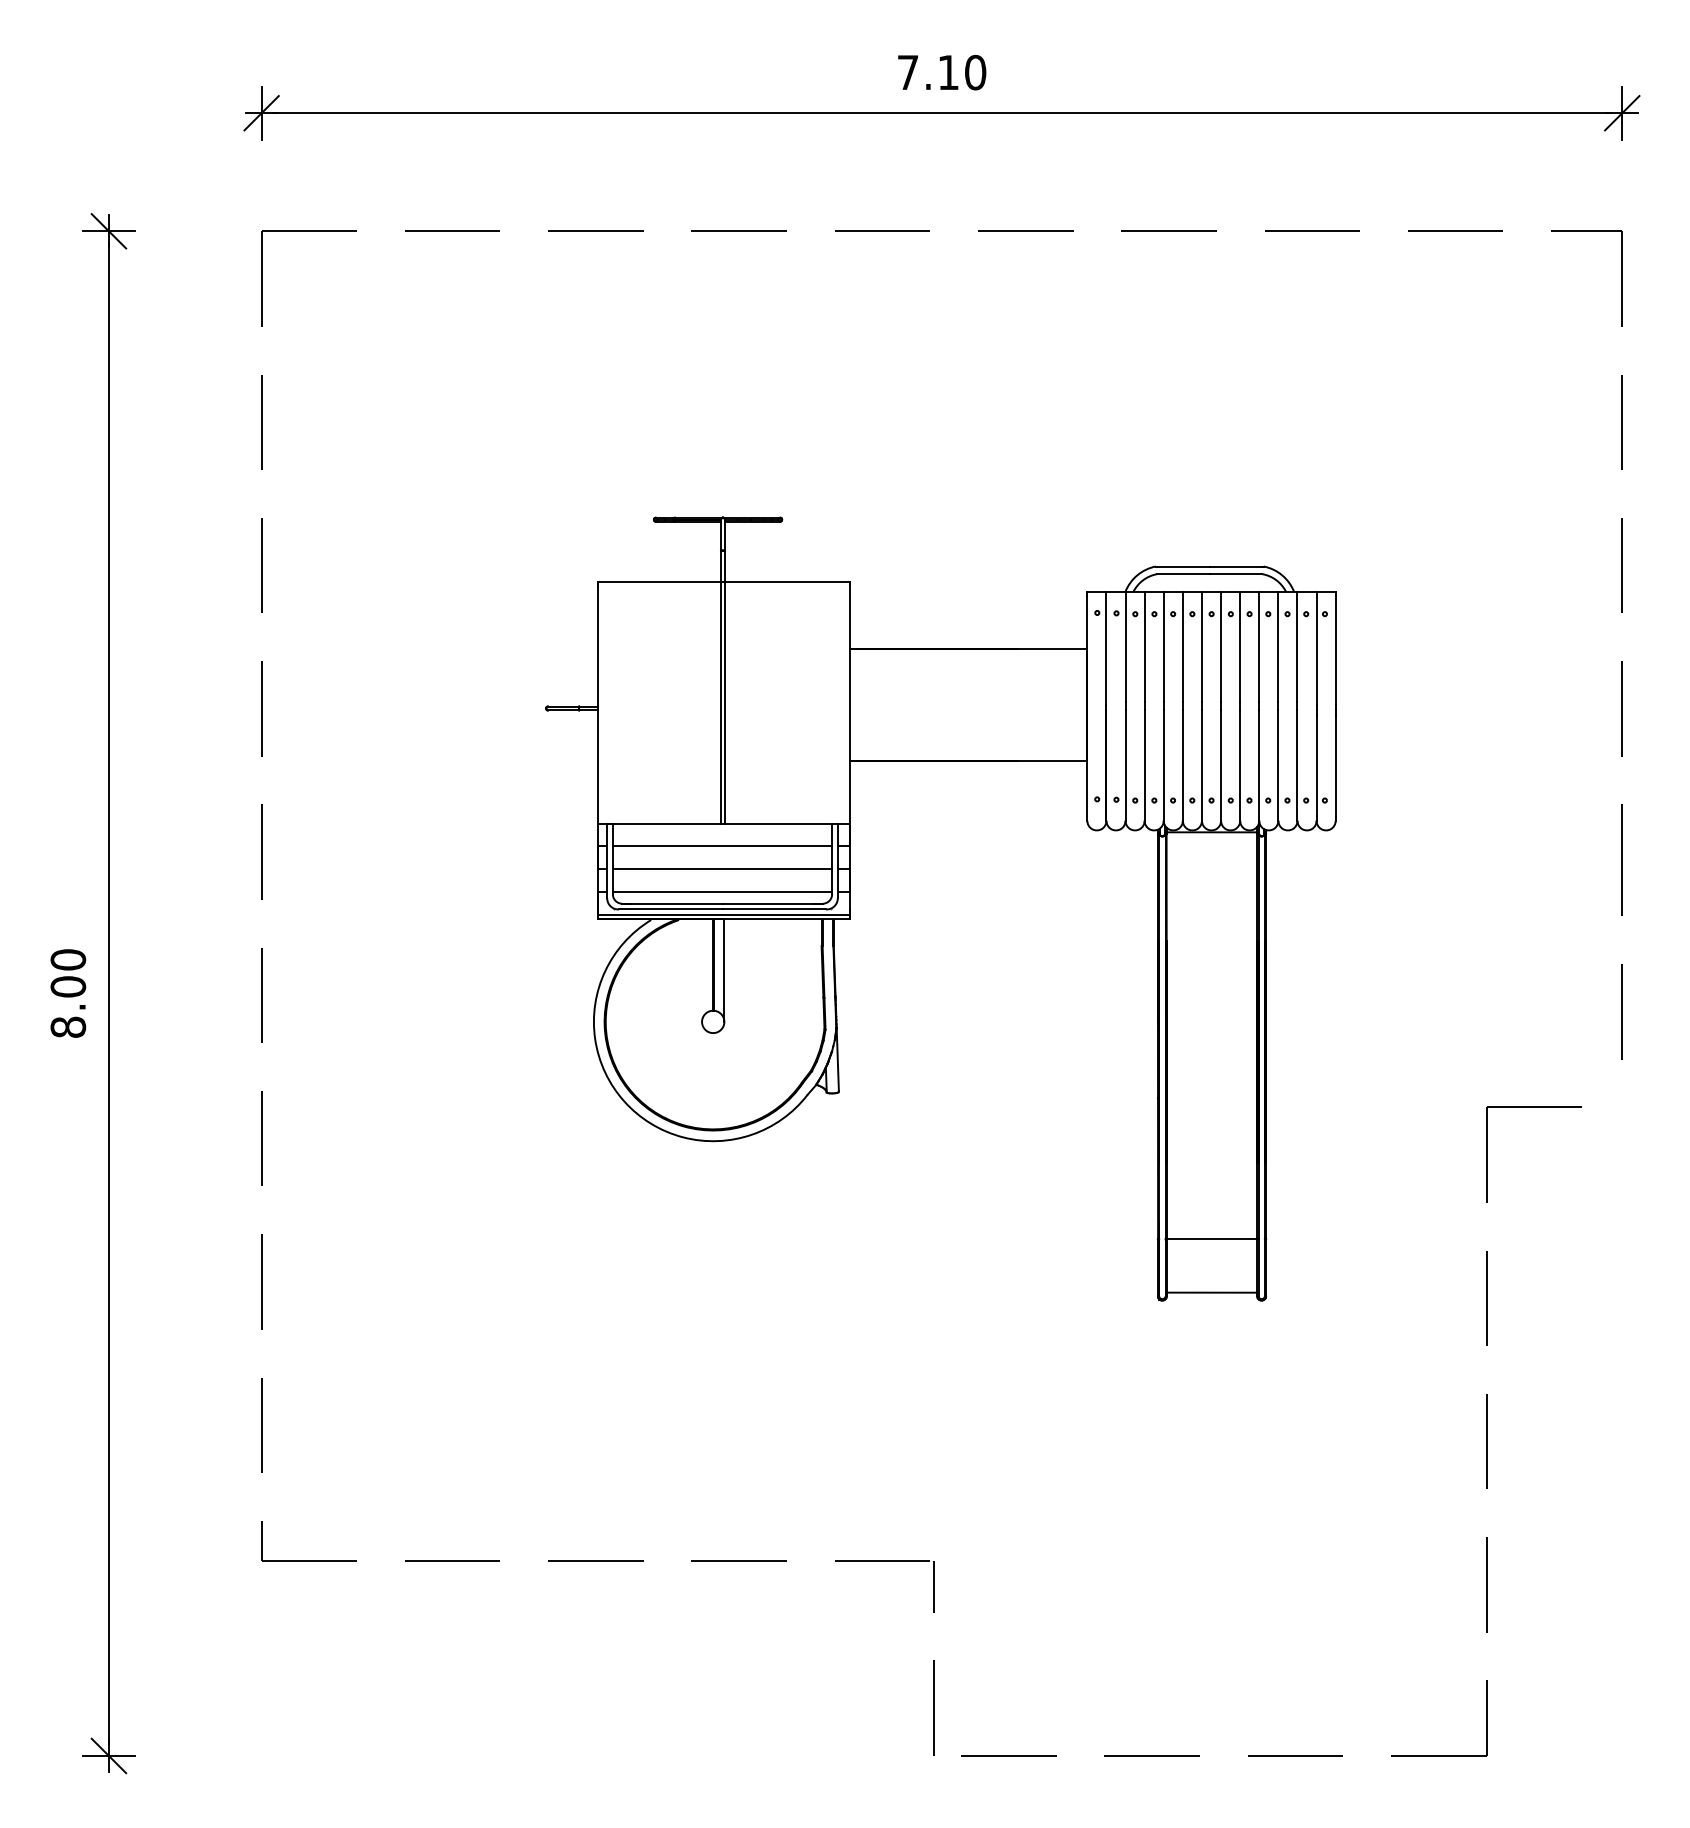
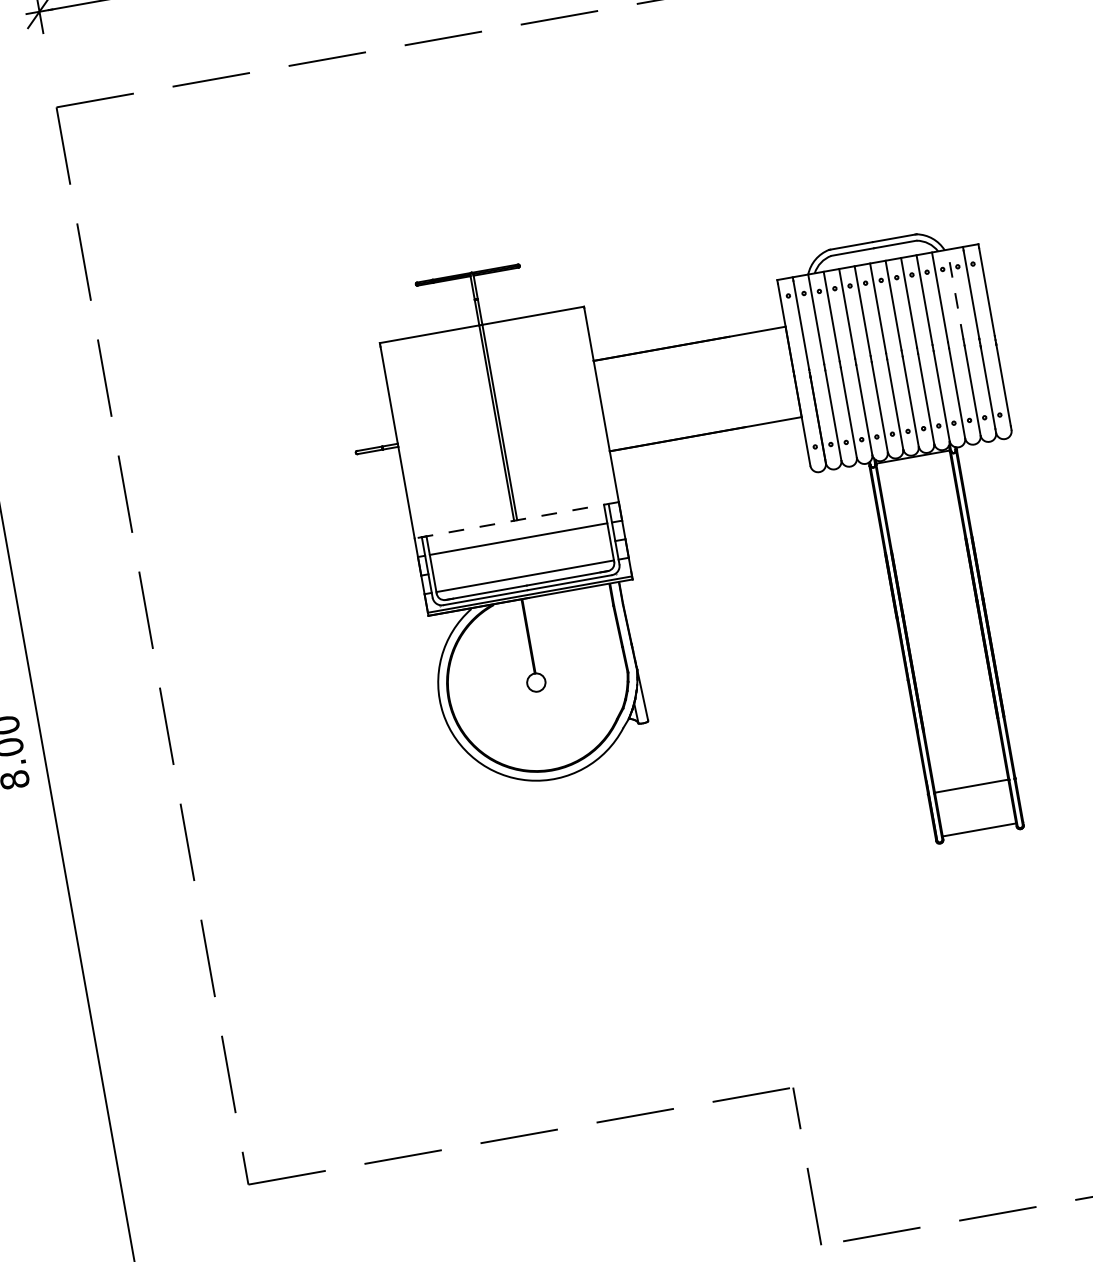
line: (1297, 646) -> (955, 294), solid -> dashed
line: (723, 823) -> (516, 520), solid -> dashed
line: (722, 869) -> (521, 557), removed
line: (724, 970) -> (538, 639), removed

